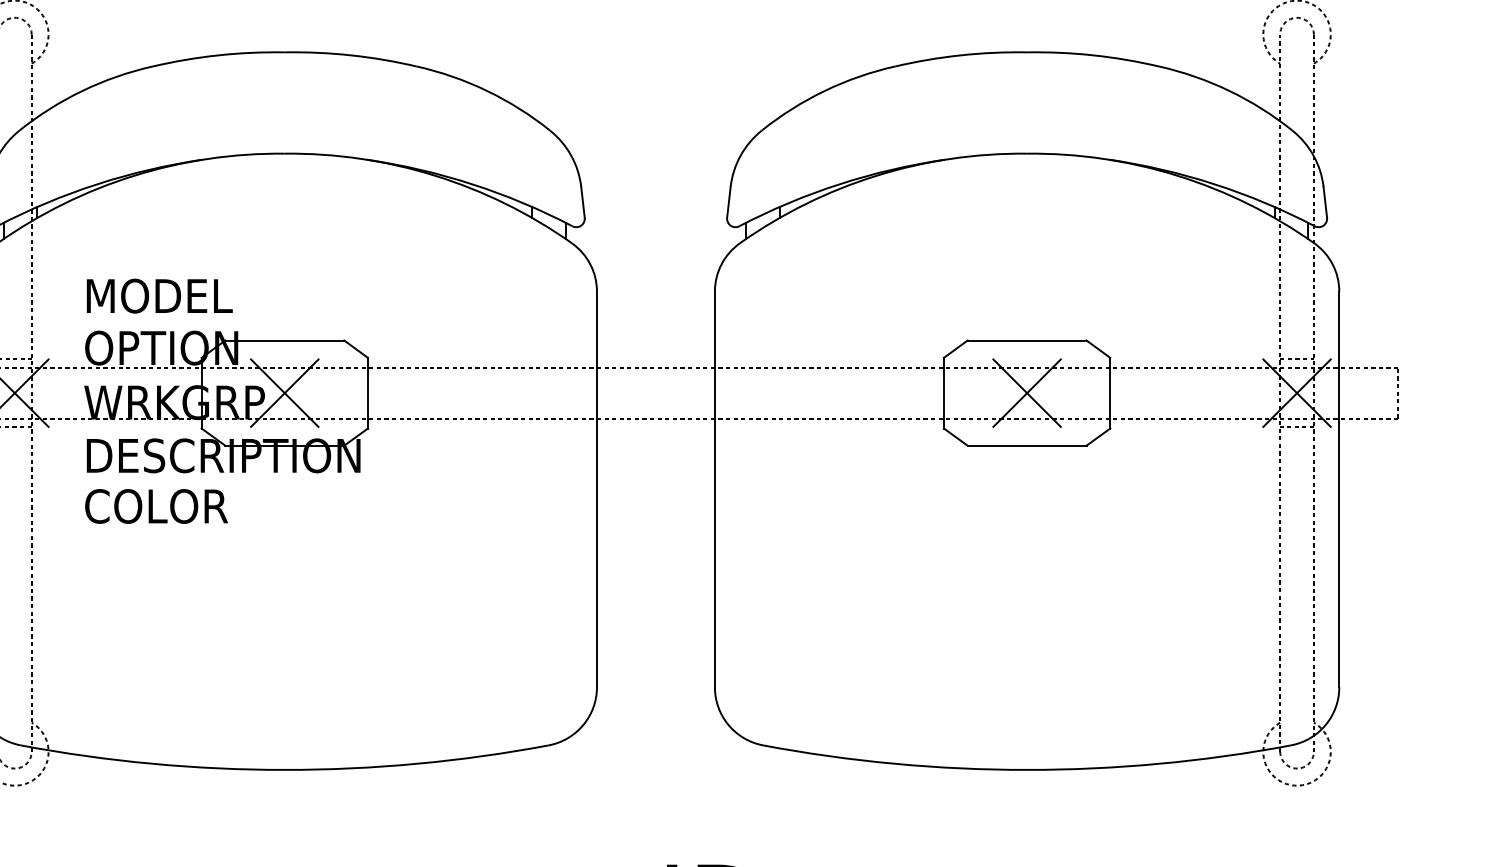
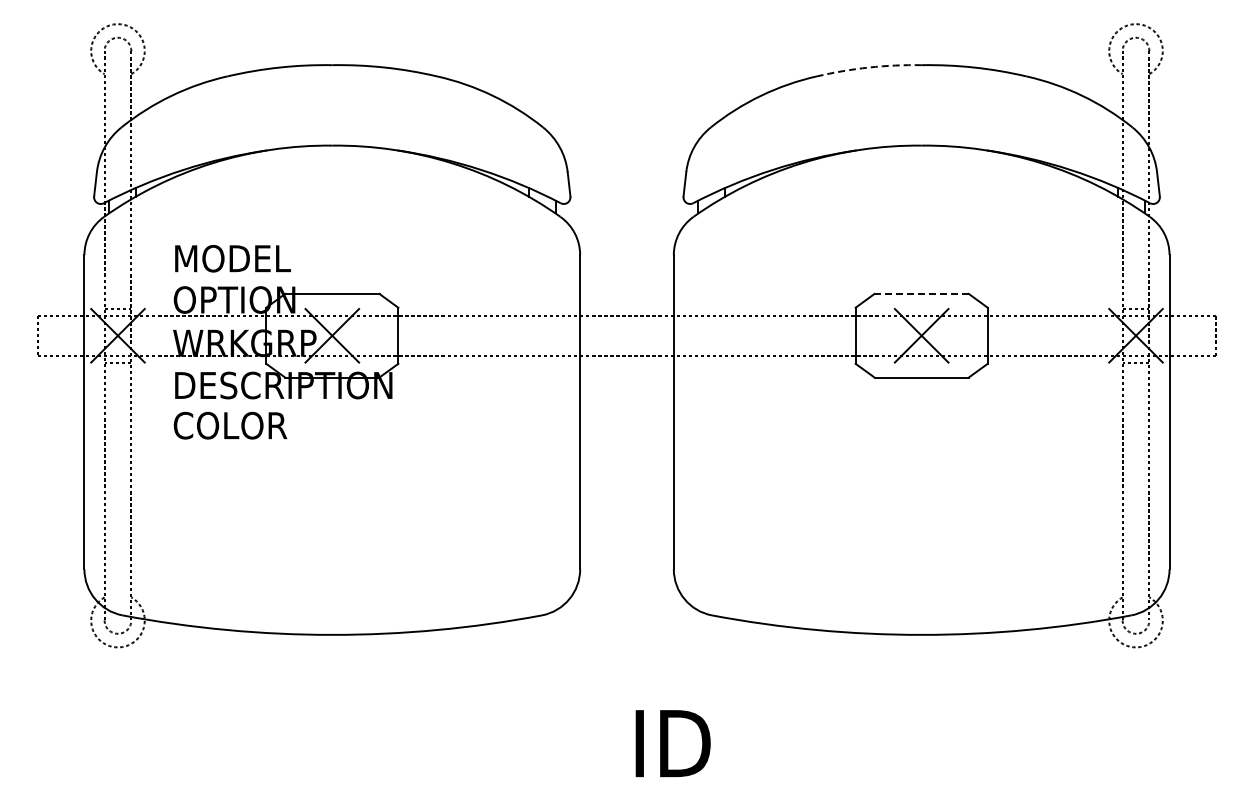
arc: (961, 55) -> (869, 67), solid -> dashed
line: (1028, 339) -> (922, 293), solid -> dashed

